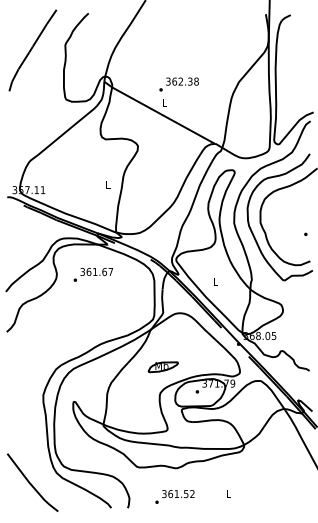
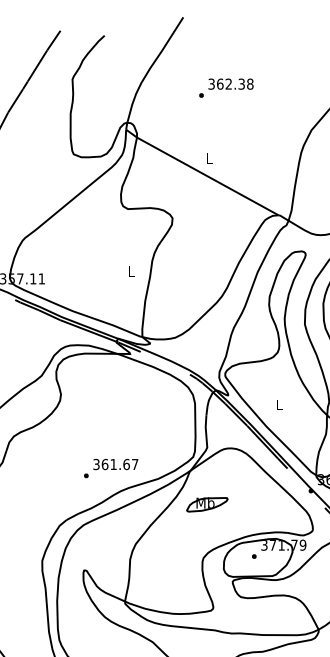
text: (178, 84) -> (225, 88), moved
text: (92, 274) -> (109, 467), moved
part: (162, 367) -> (206, 505), moved

